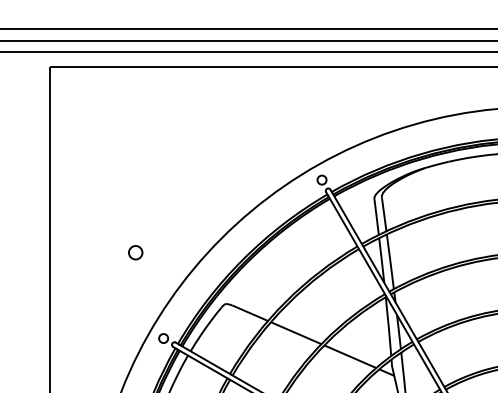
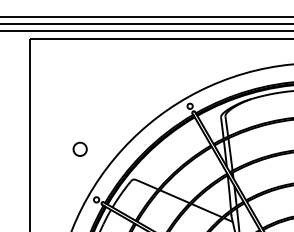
circle: (134, 251) -> (79, 148), size x1.67

